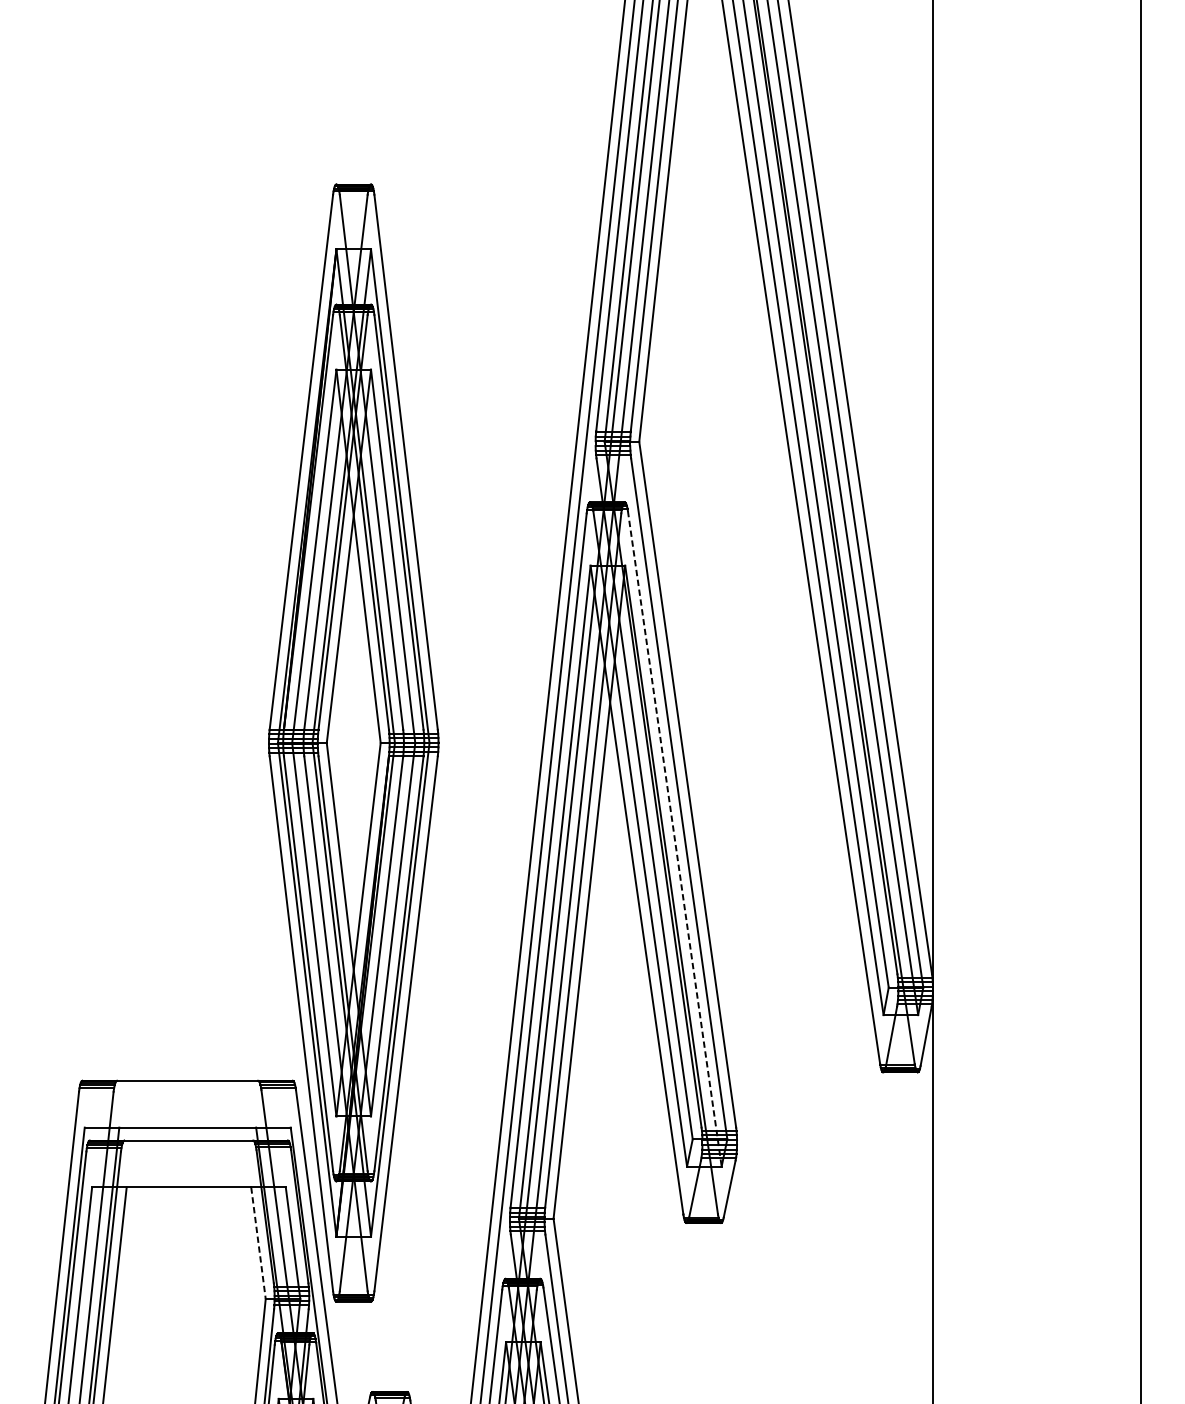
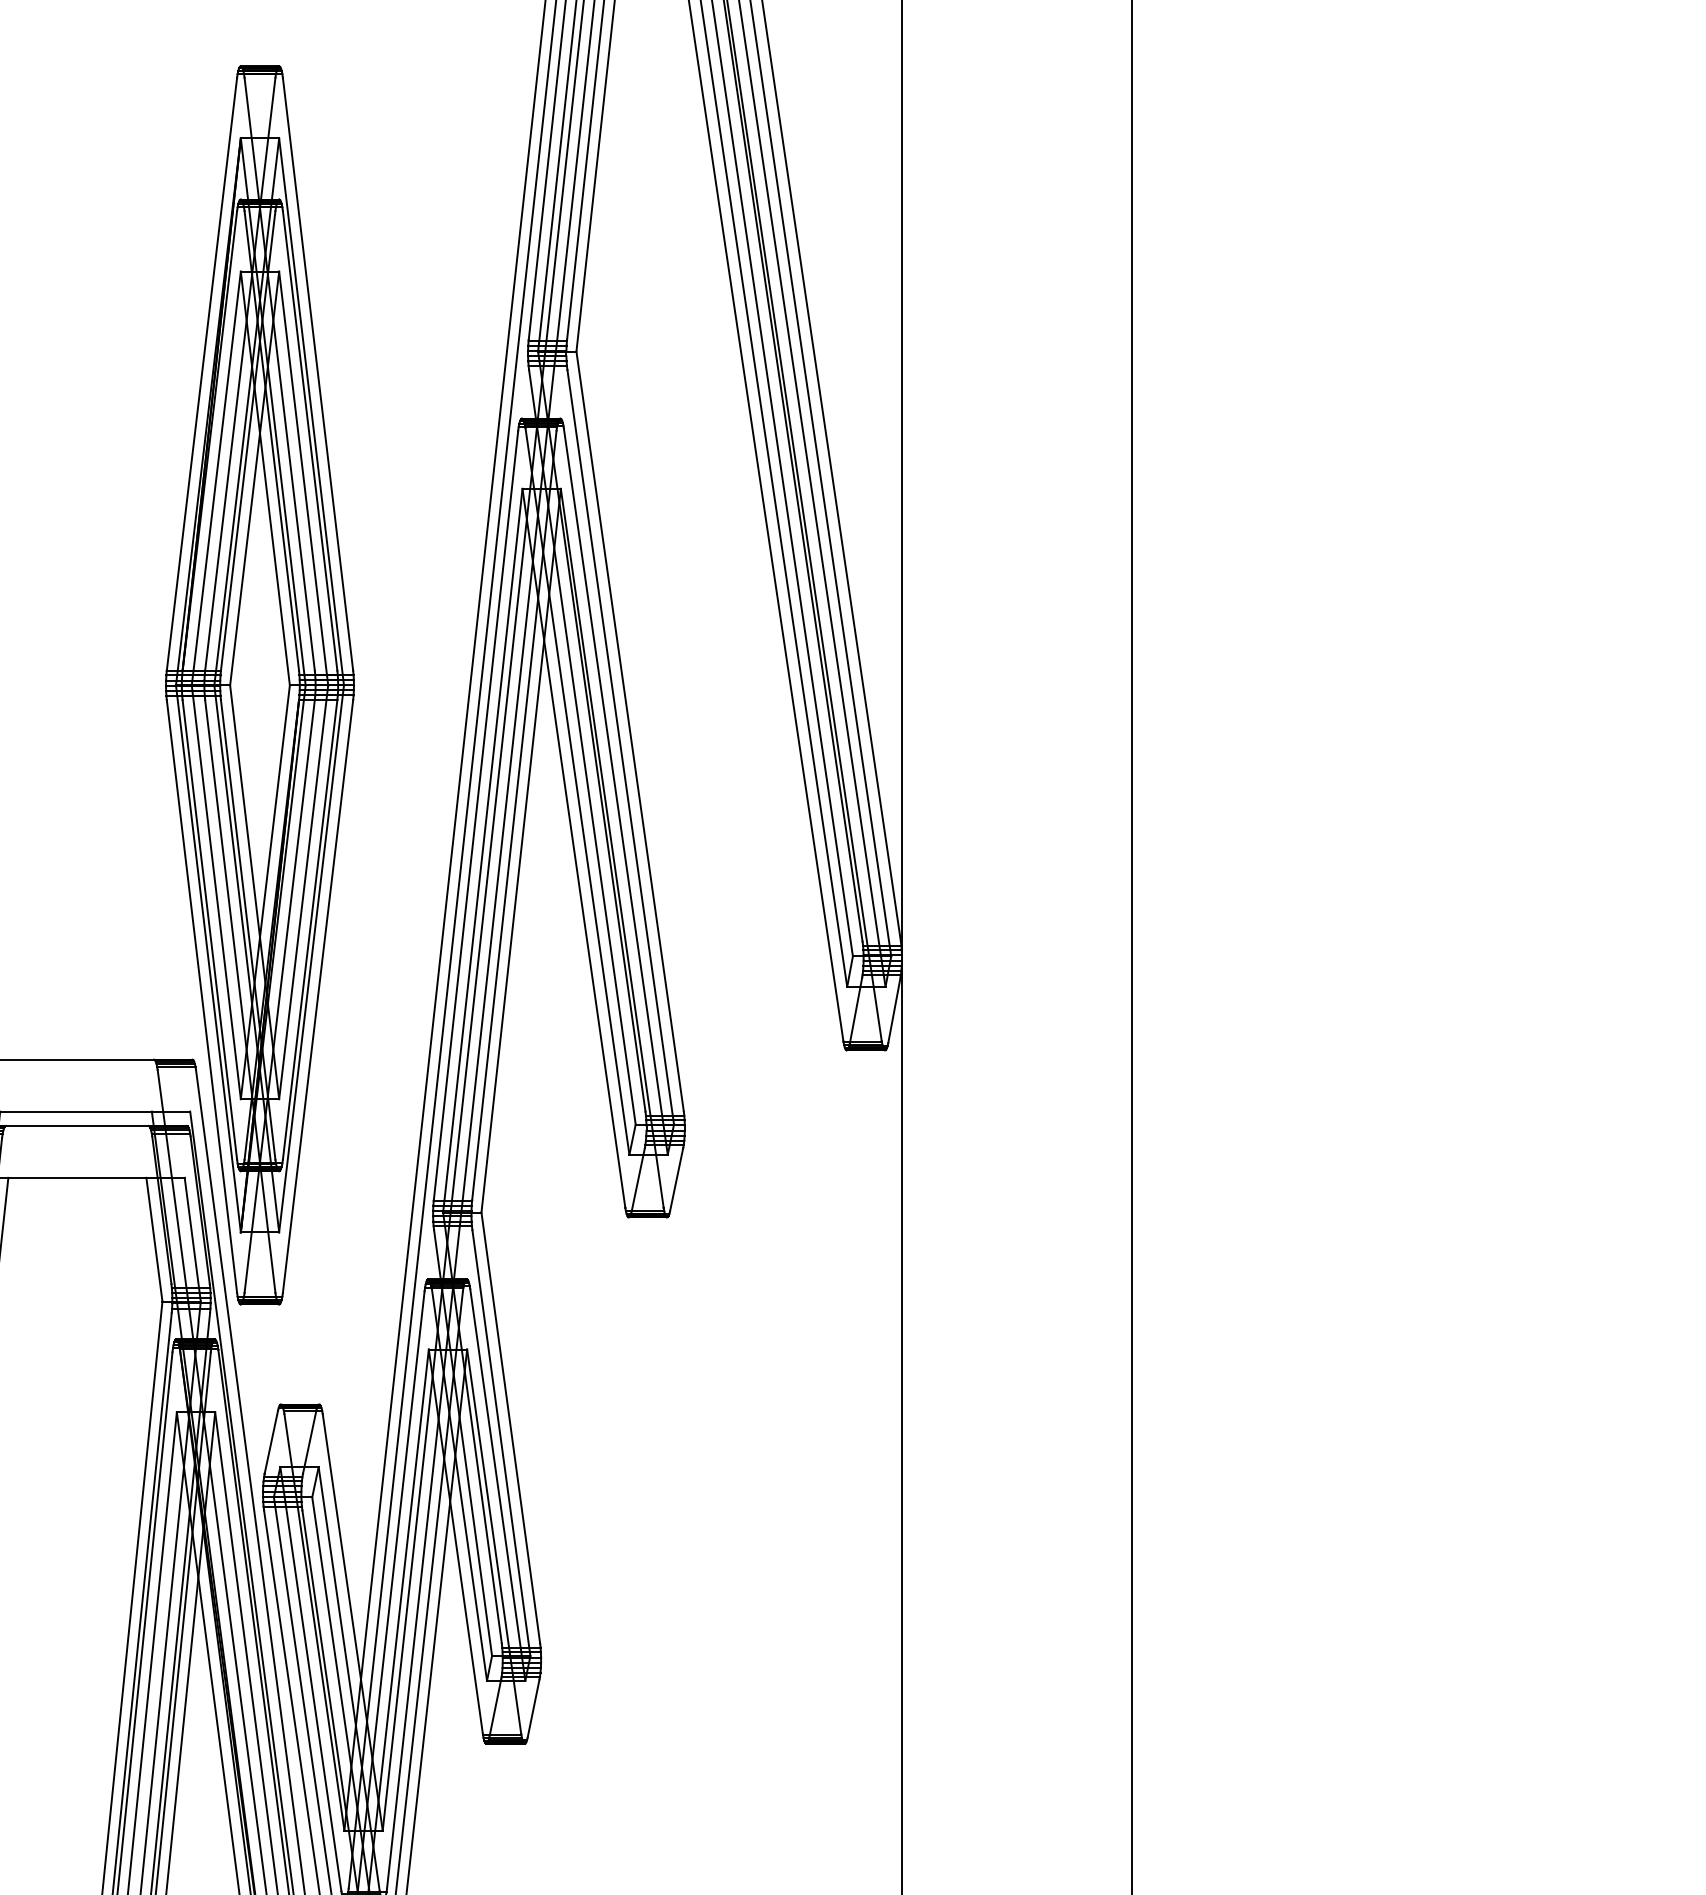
line: (674, 838) -> (615, 791), dashed -> solid
line: (258, 1243) -> (154, 1240), dashed -> solid

